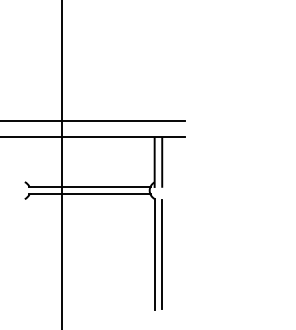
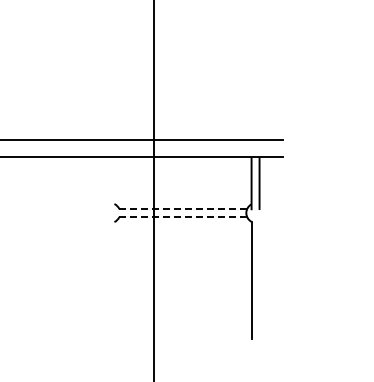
line: (89, 187) -> (182, 209), solid -> dashed
line: (90, 194) -> (183, 217), solid -> dashed
line: (162, 254) -> (259, 280), removed

